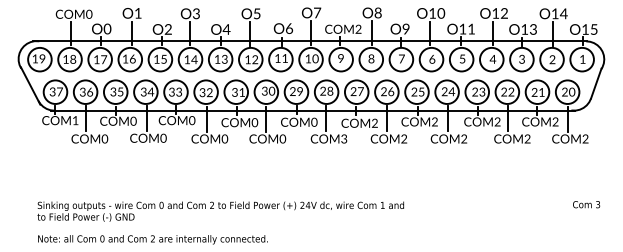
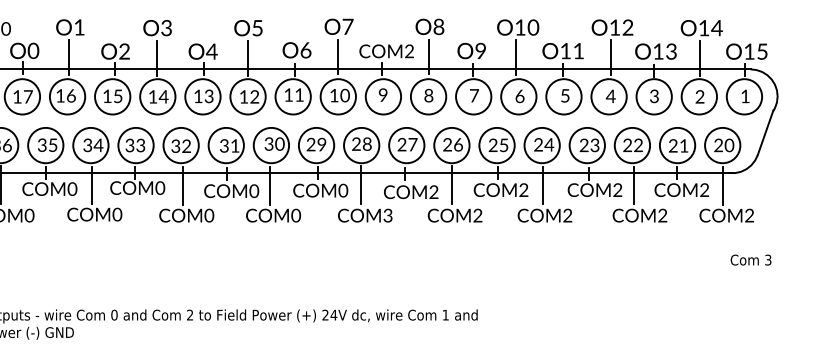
text: (586, 204) -> (750, 259), moved

